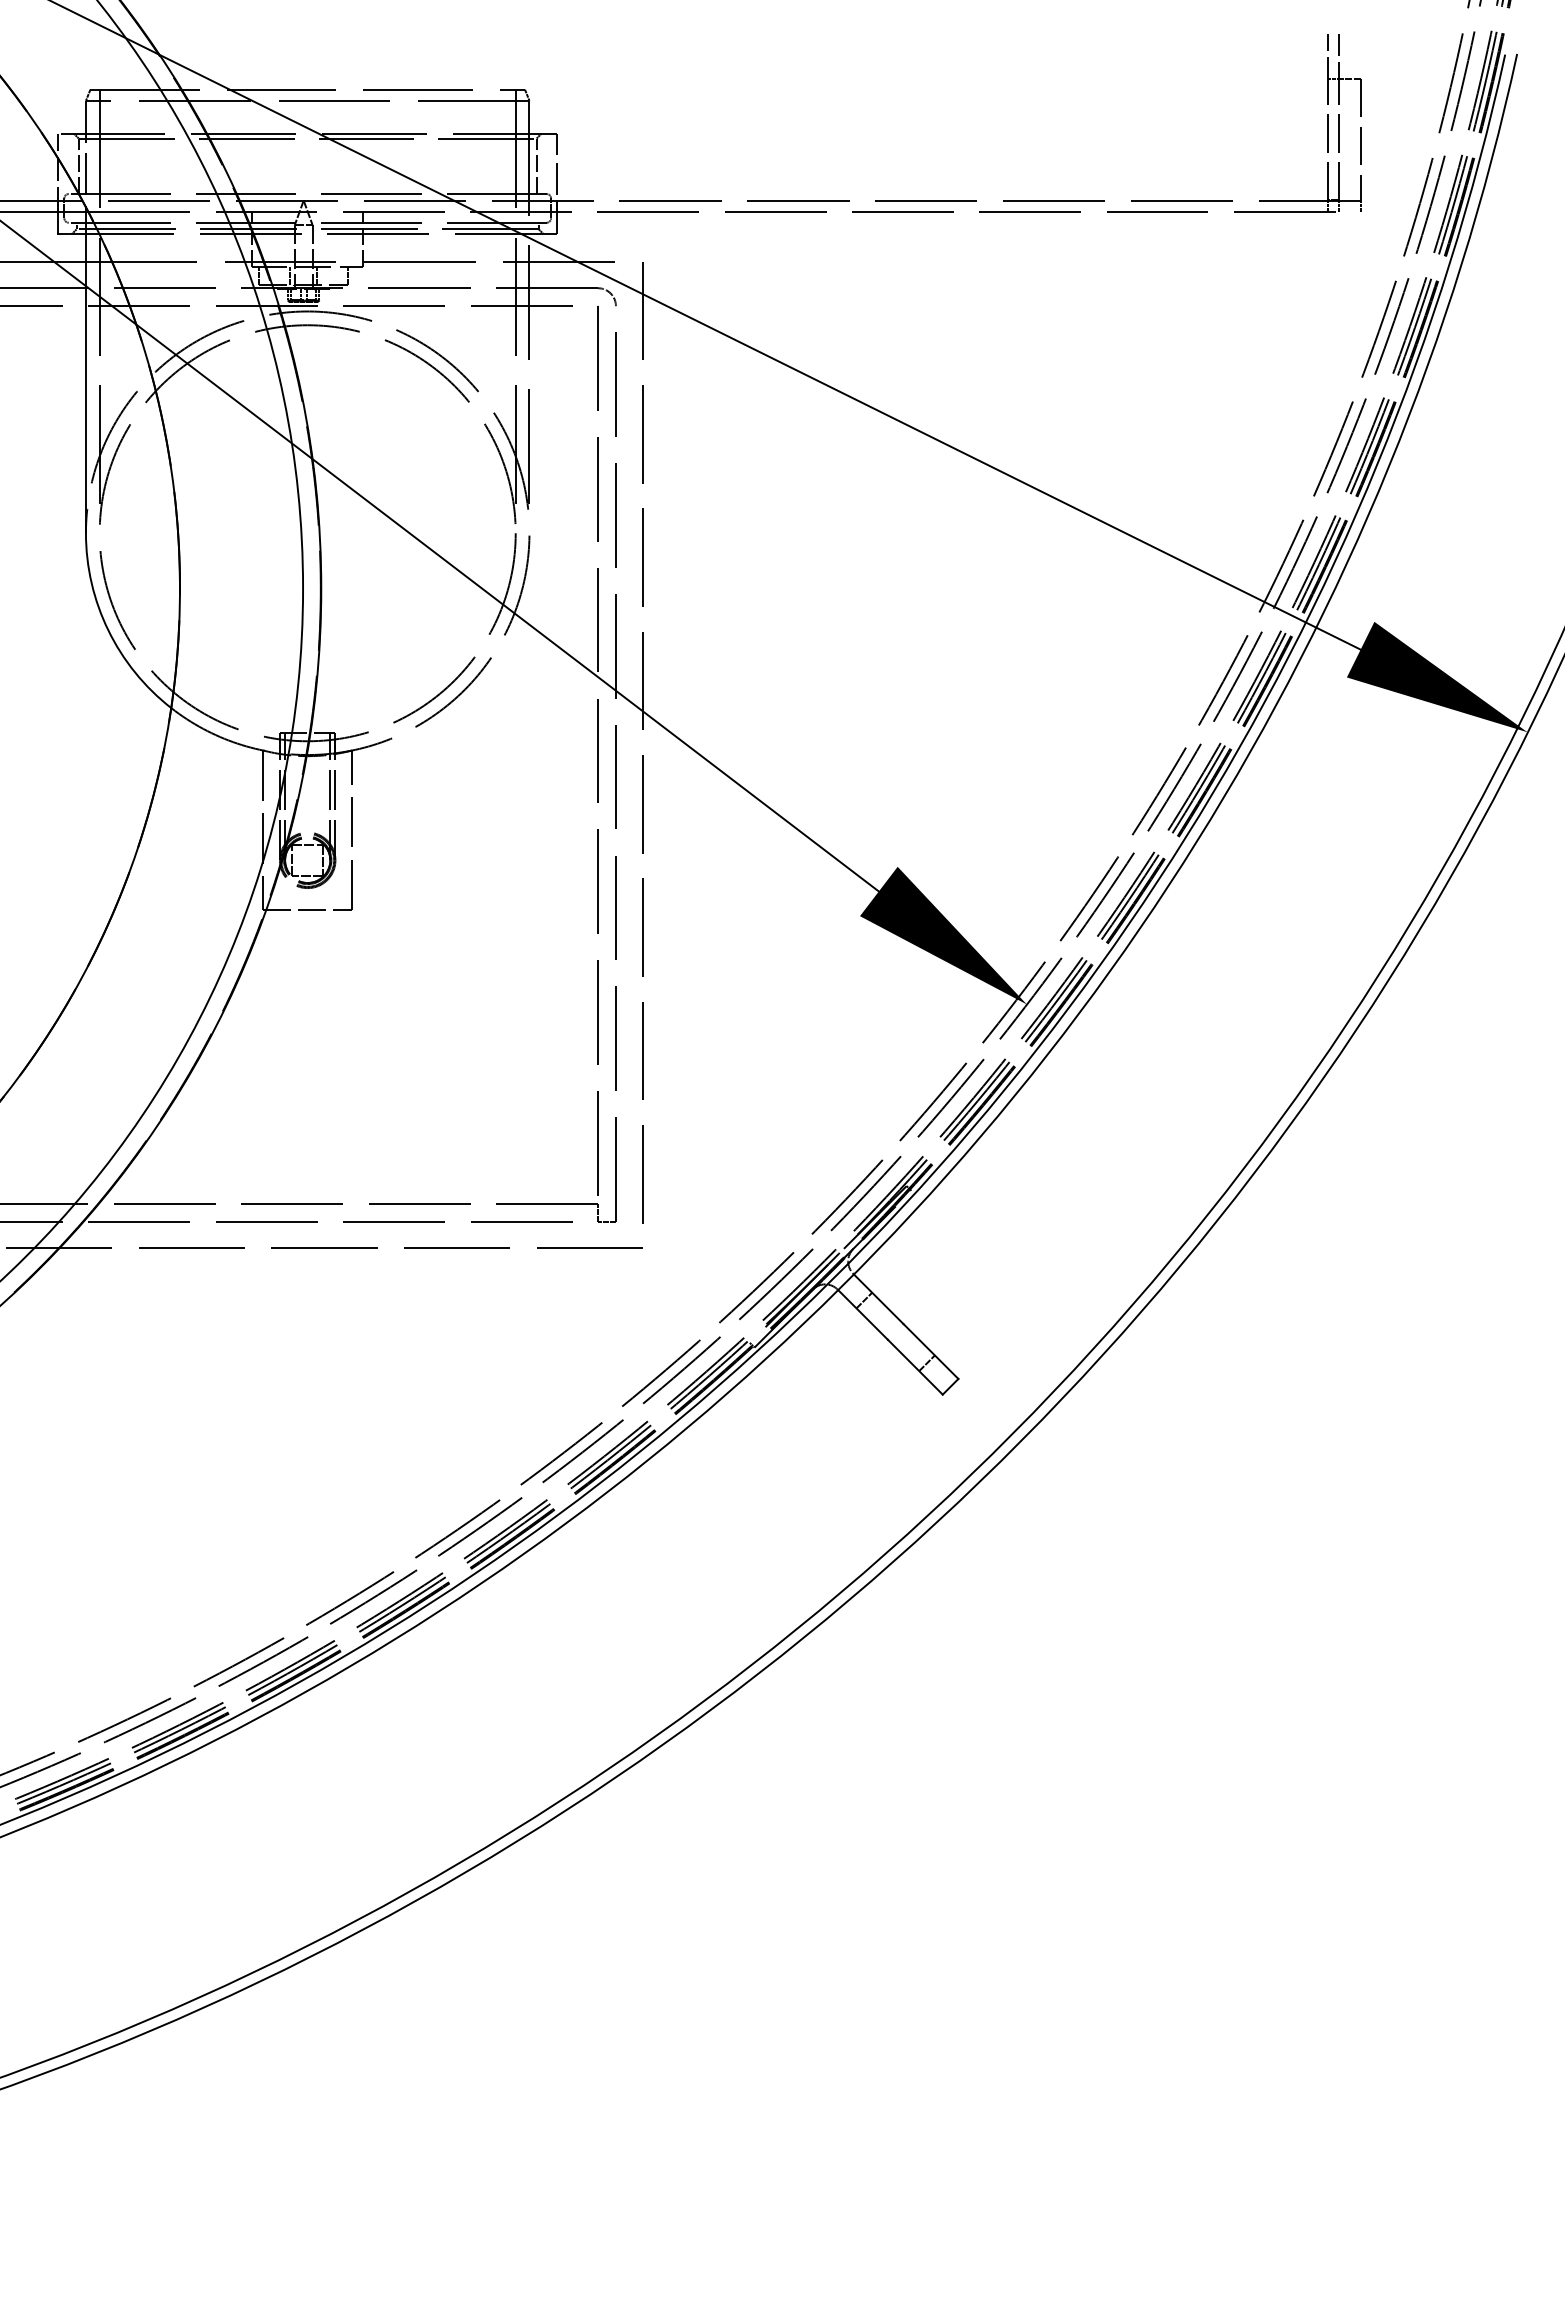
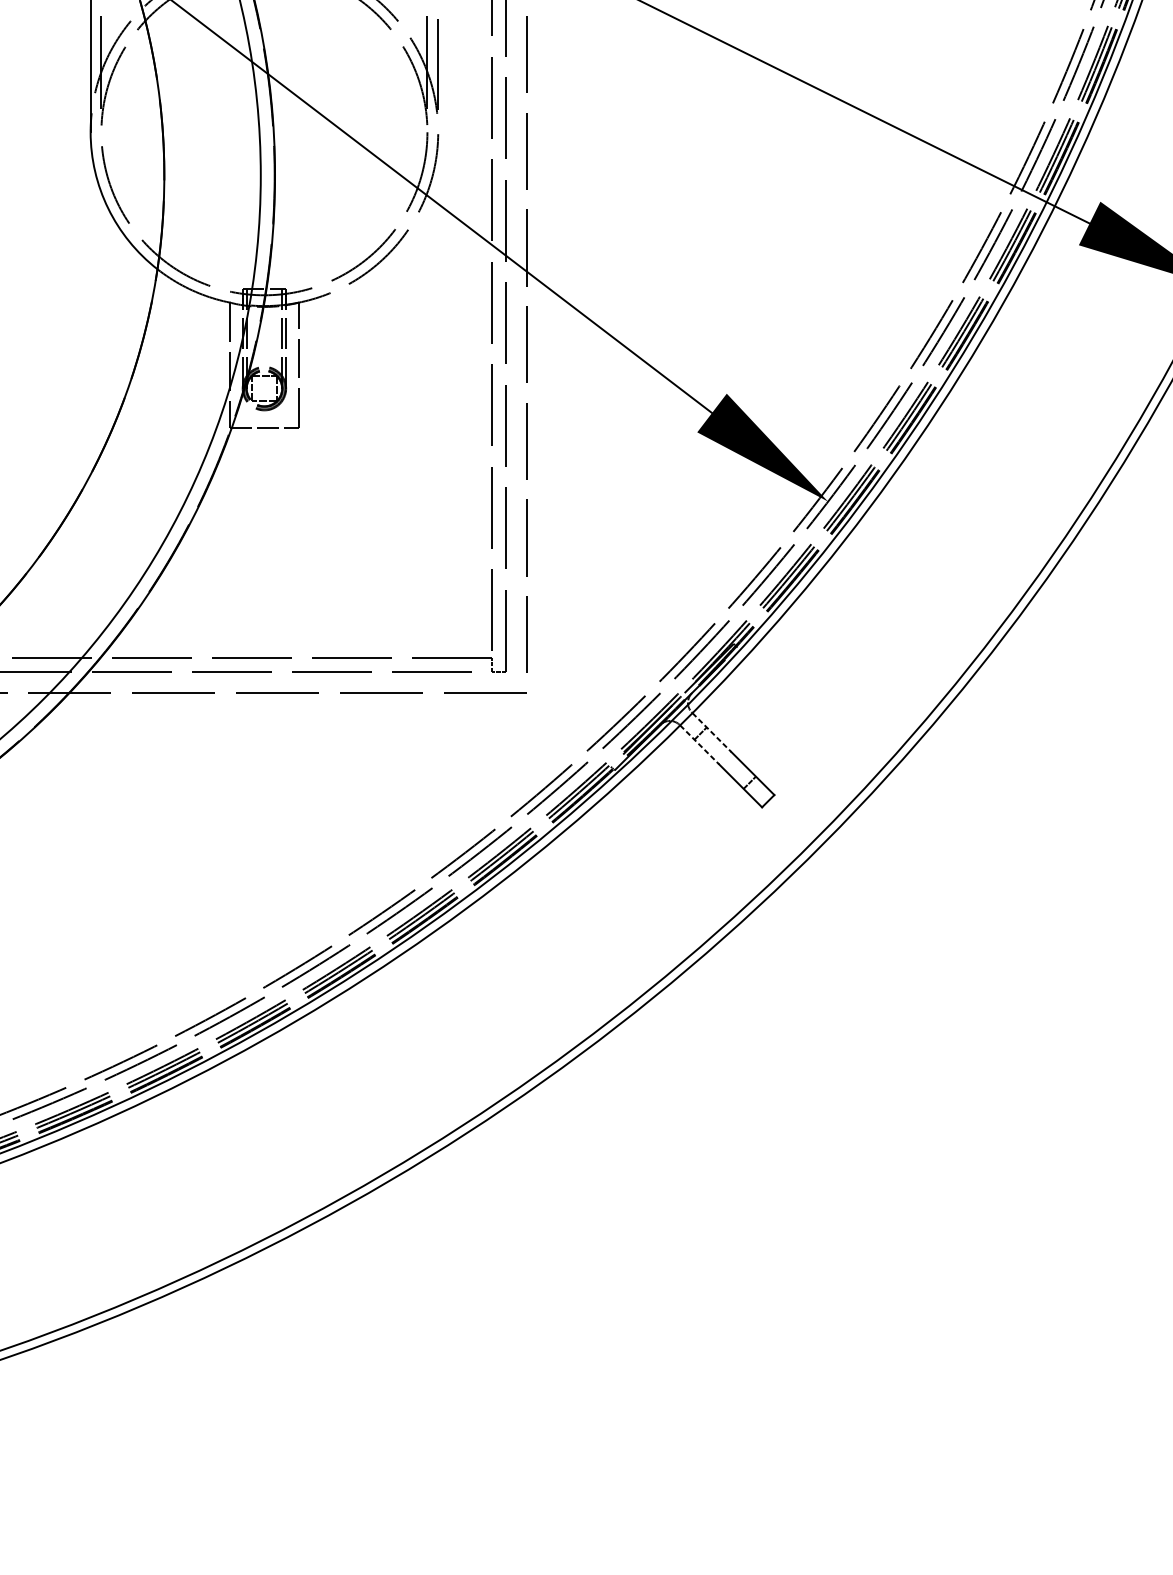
line: (879, 1299) -> (712, 732), solid -> dashed
line: (863, 1315) -> (700, 745), solid -> dashed

